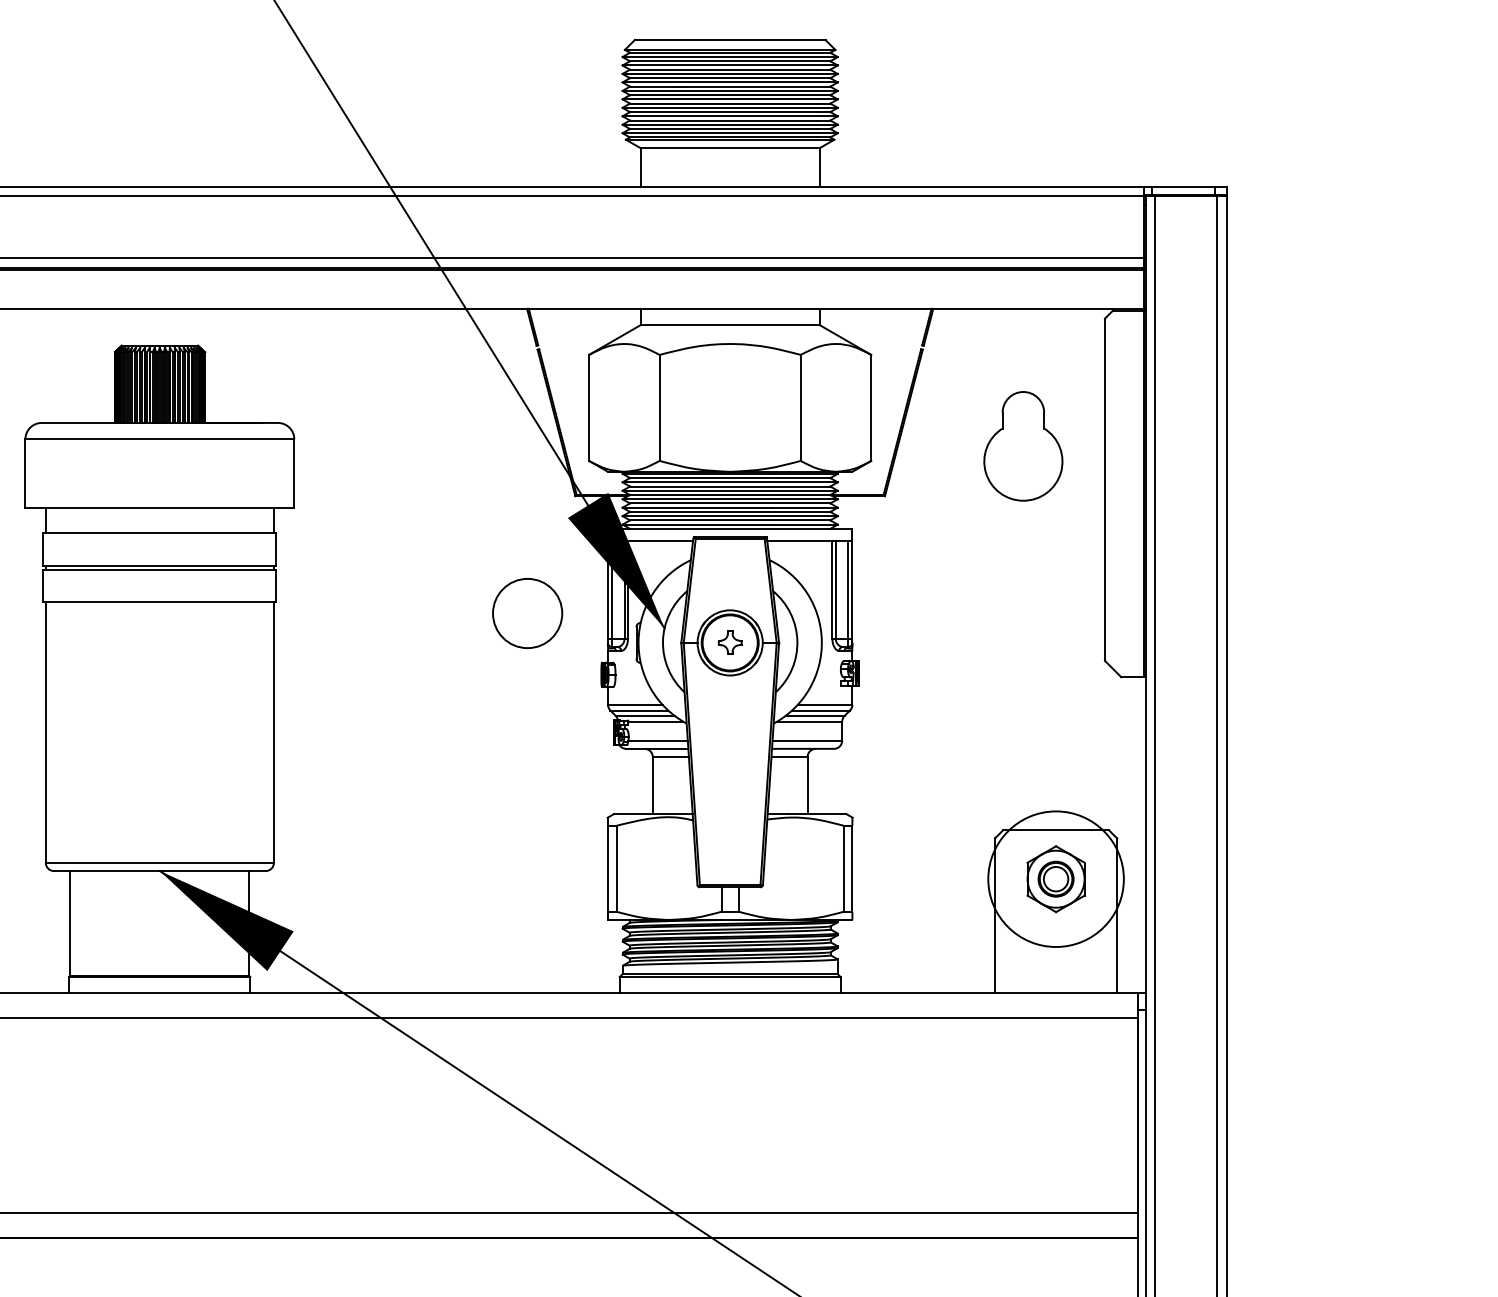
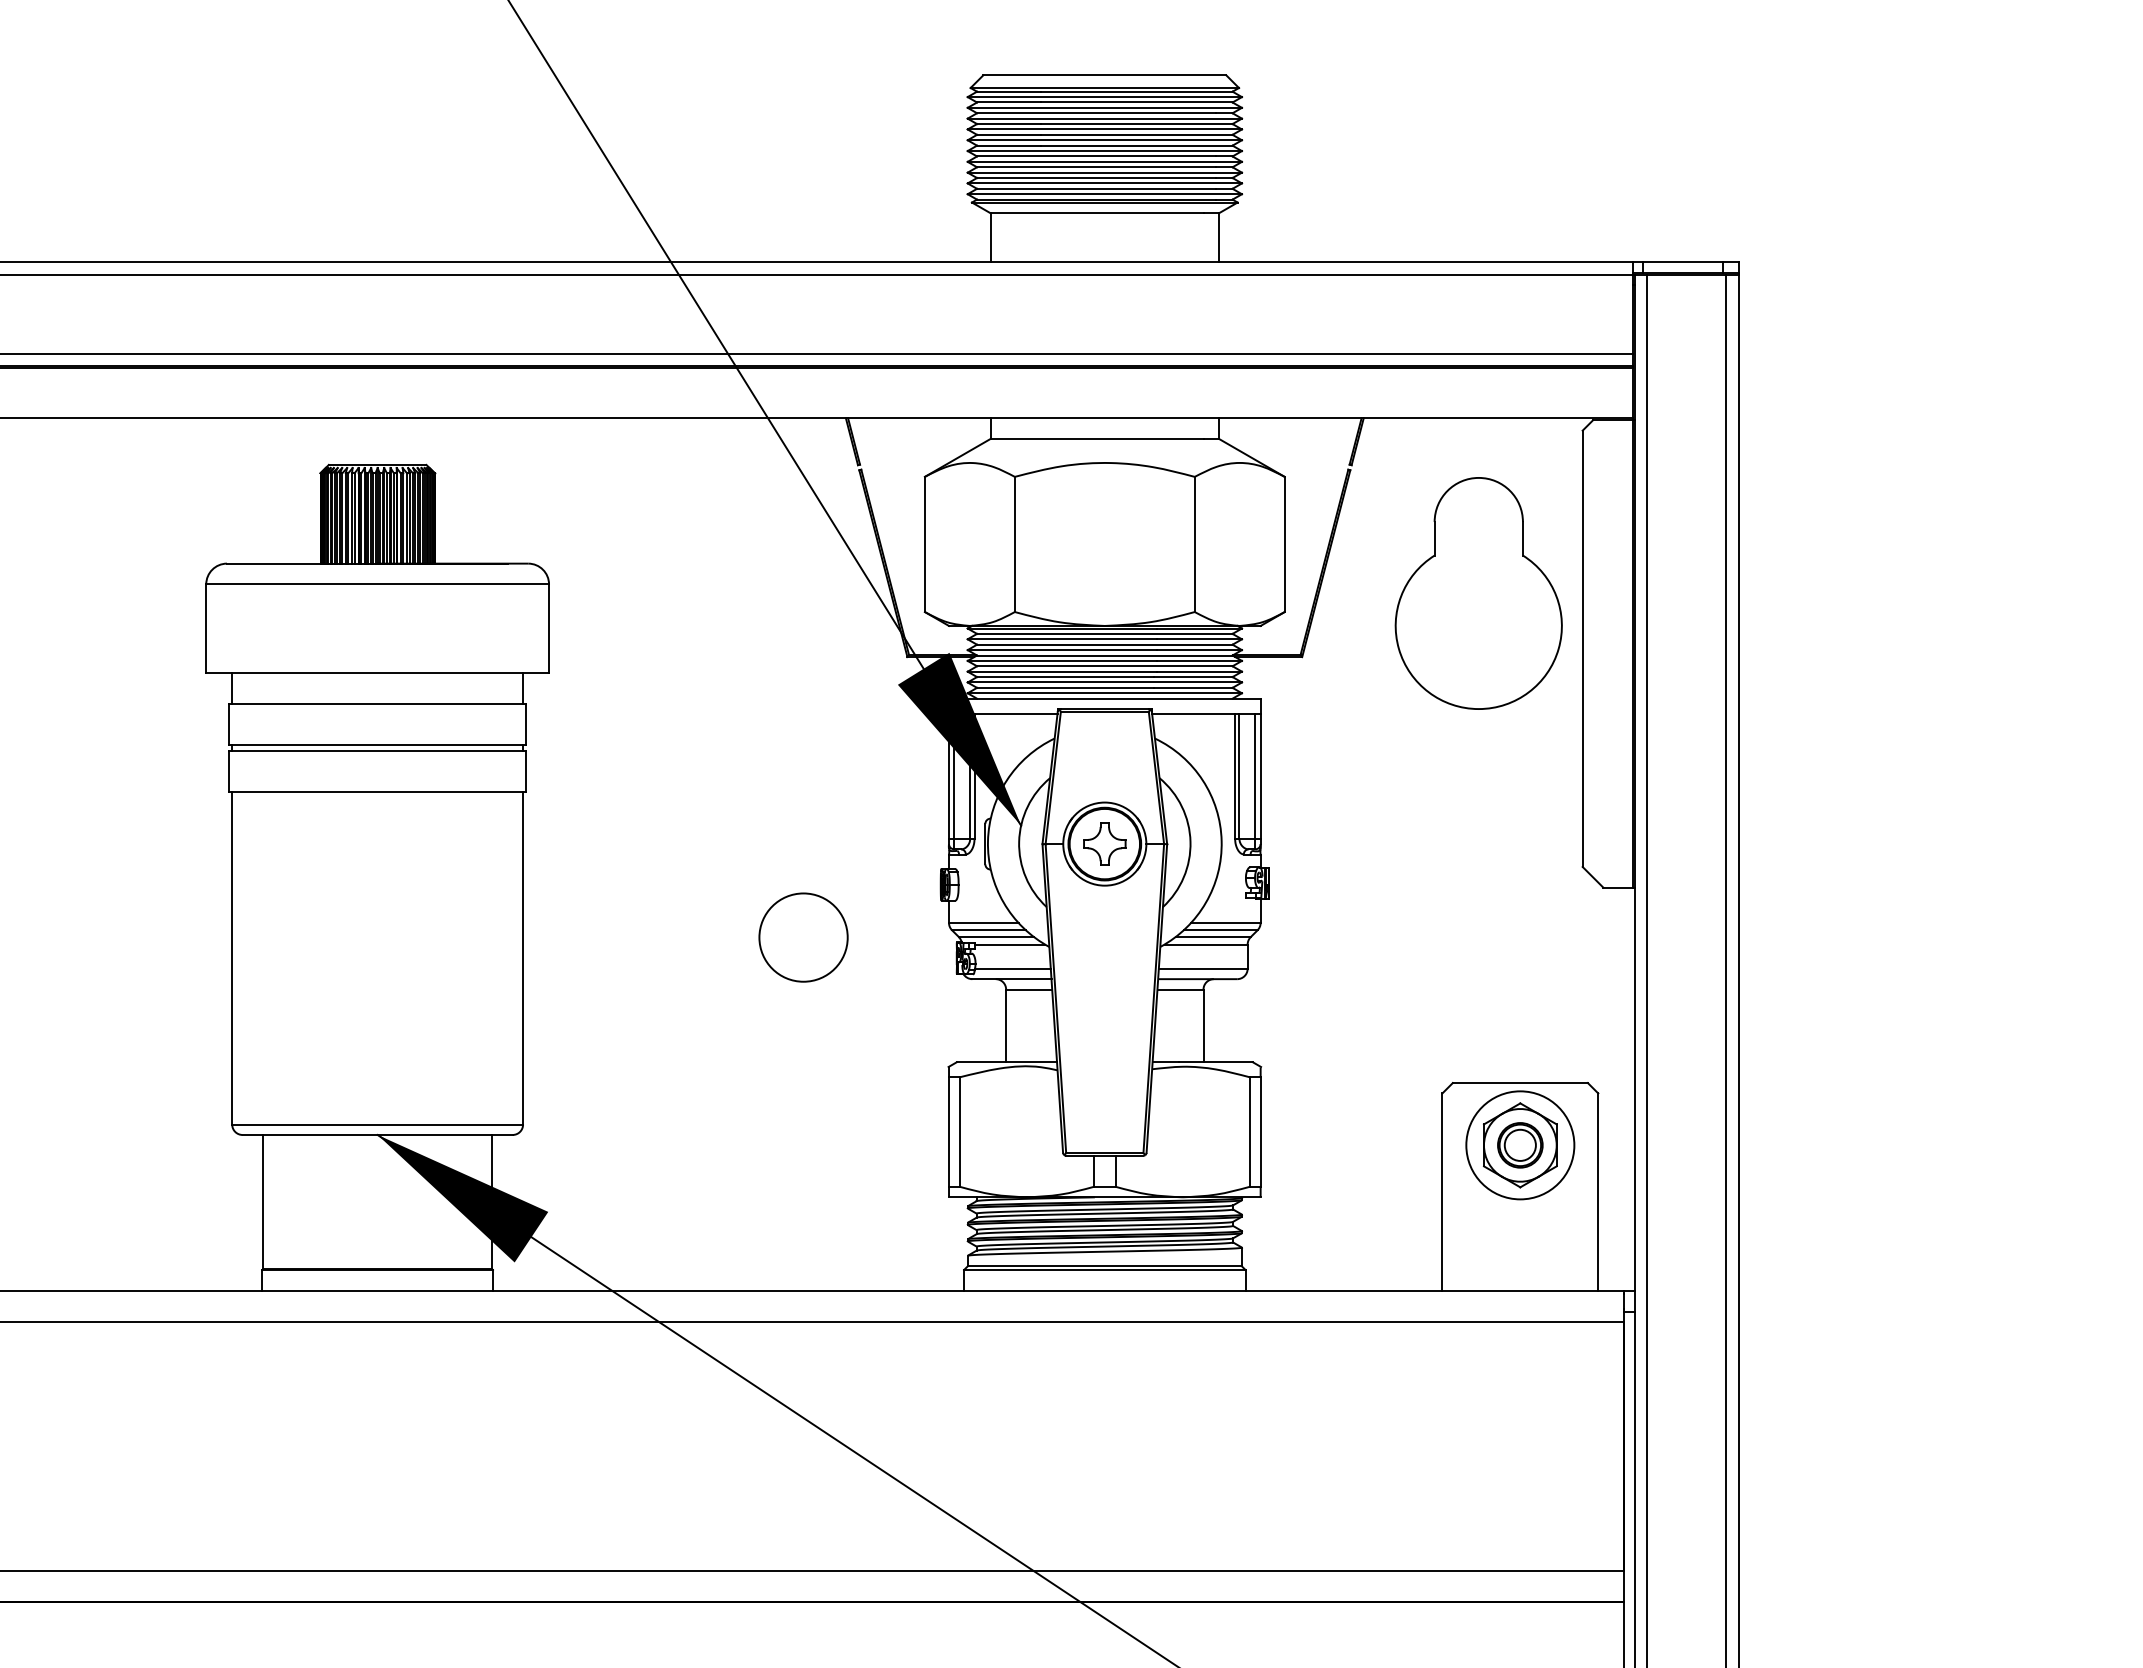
part: (1023, 446) -> (1478, 593), size x1.67
circle: (527, 613) -> (803, 937), moved
part: (729, 642) -> (1104, 843), size x1.43
circle: (1056, 879) -> (1520, 1145), size x0.62

